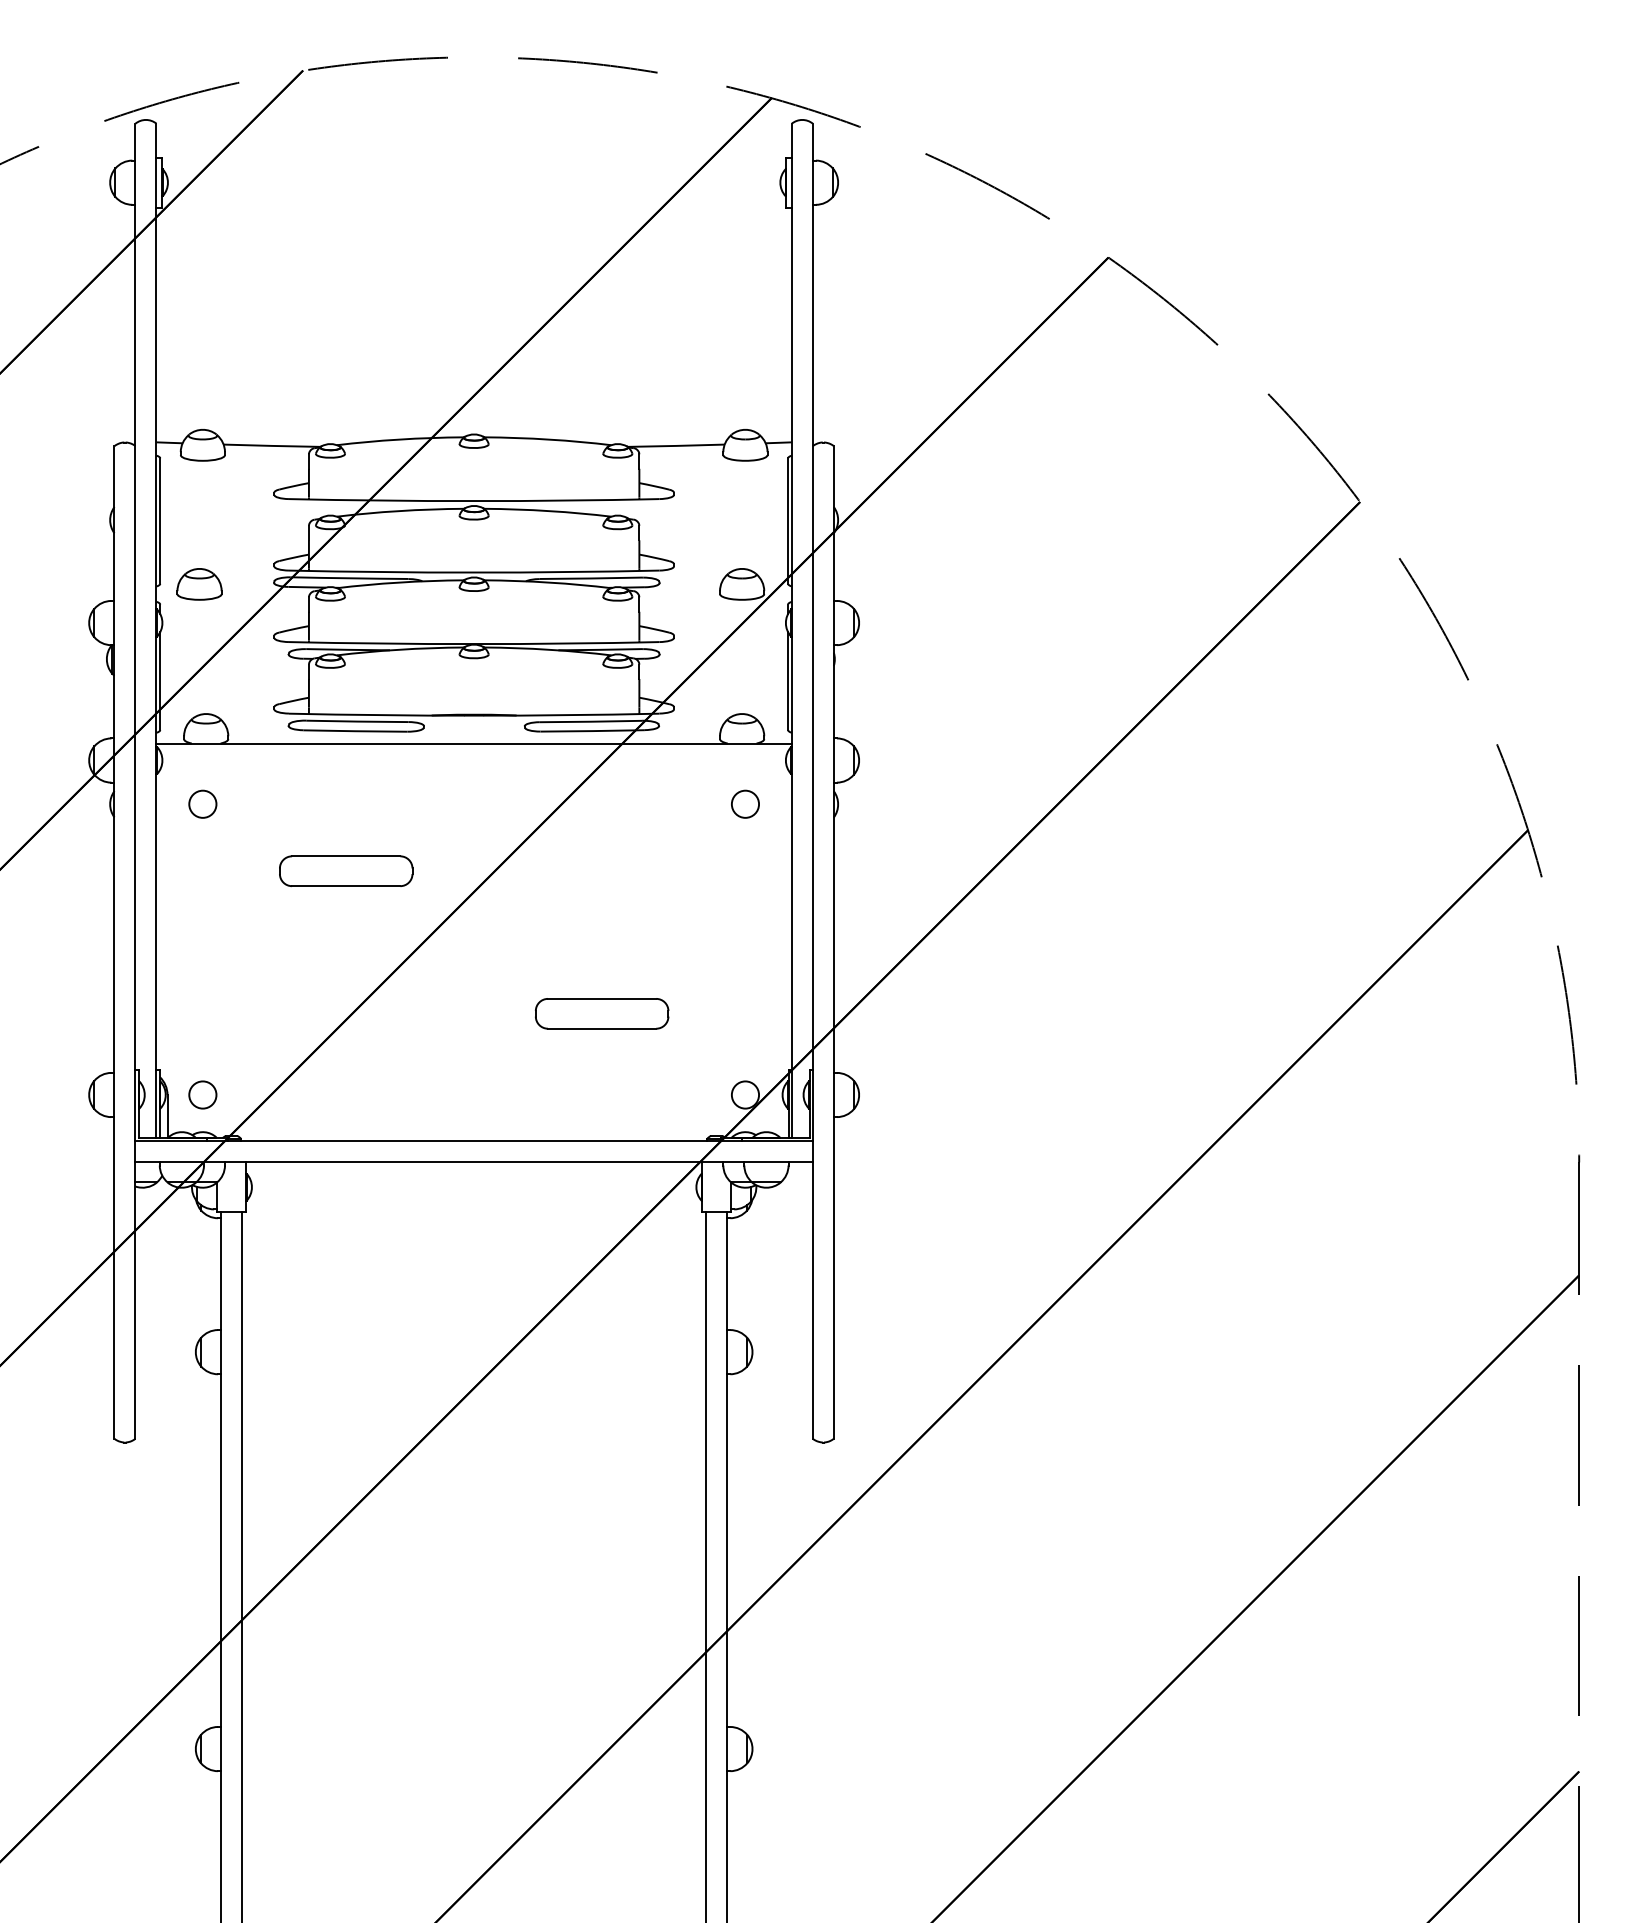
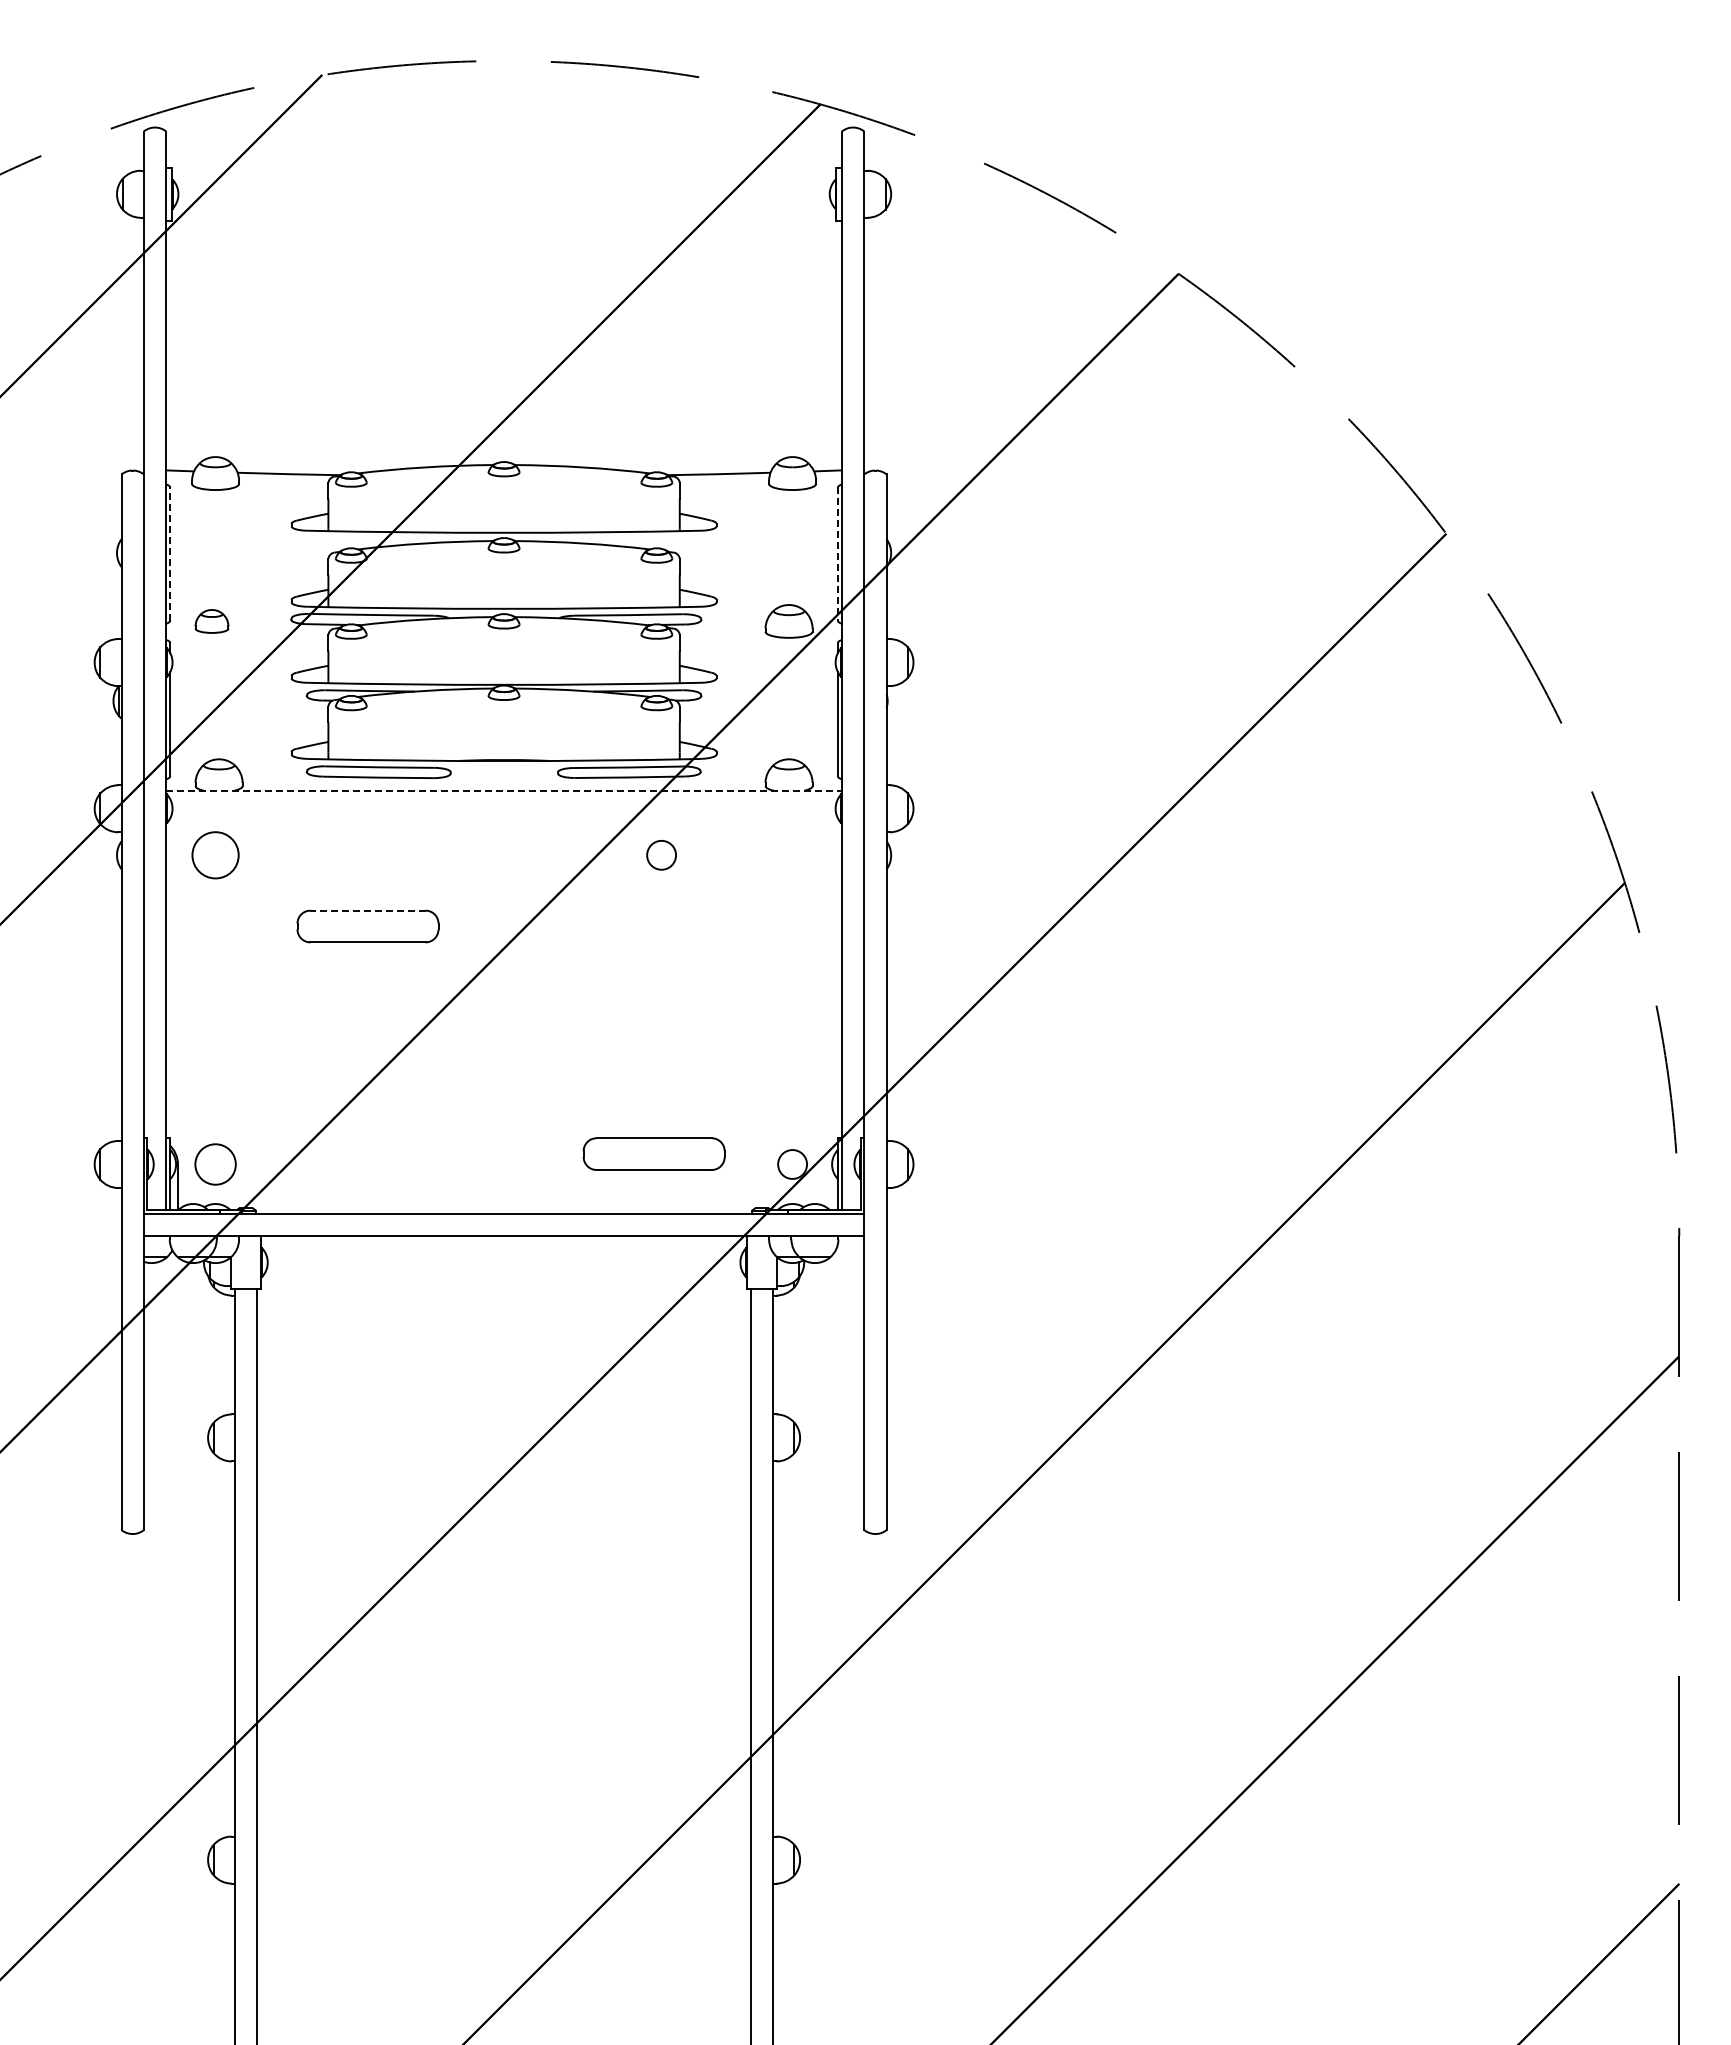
line: (160, 521) -> (170, 554), solid -> dashed
line: (787, 521) -> (837, 554), solid -> dashed
part: (199, 584) -> (211, 621), size x0.7
line: (474, 743) -> (504, 790), solid -> dashed
circle: (202, 803) -> (215, 854), size x1.6
circle: (745, 804) -> (661, 855), moved
line: (346, 856) -> (368, 910), solid -> dashed
part: (601, 1013) -> (653, 1153), moved
circle: (202, 1095) -> (215, 1164), size x1.4

